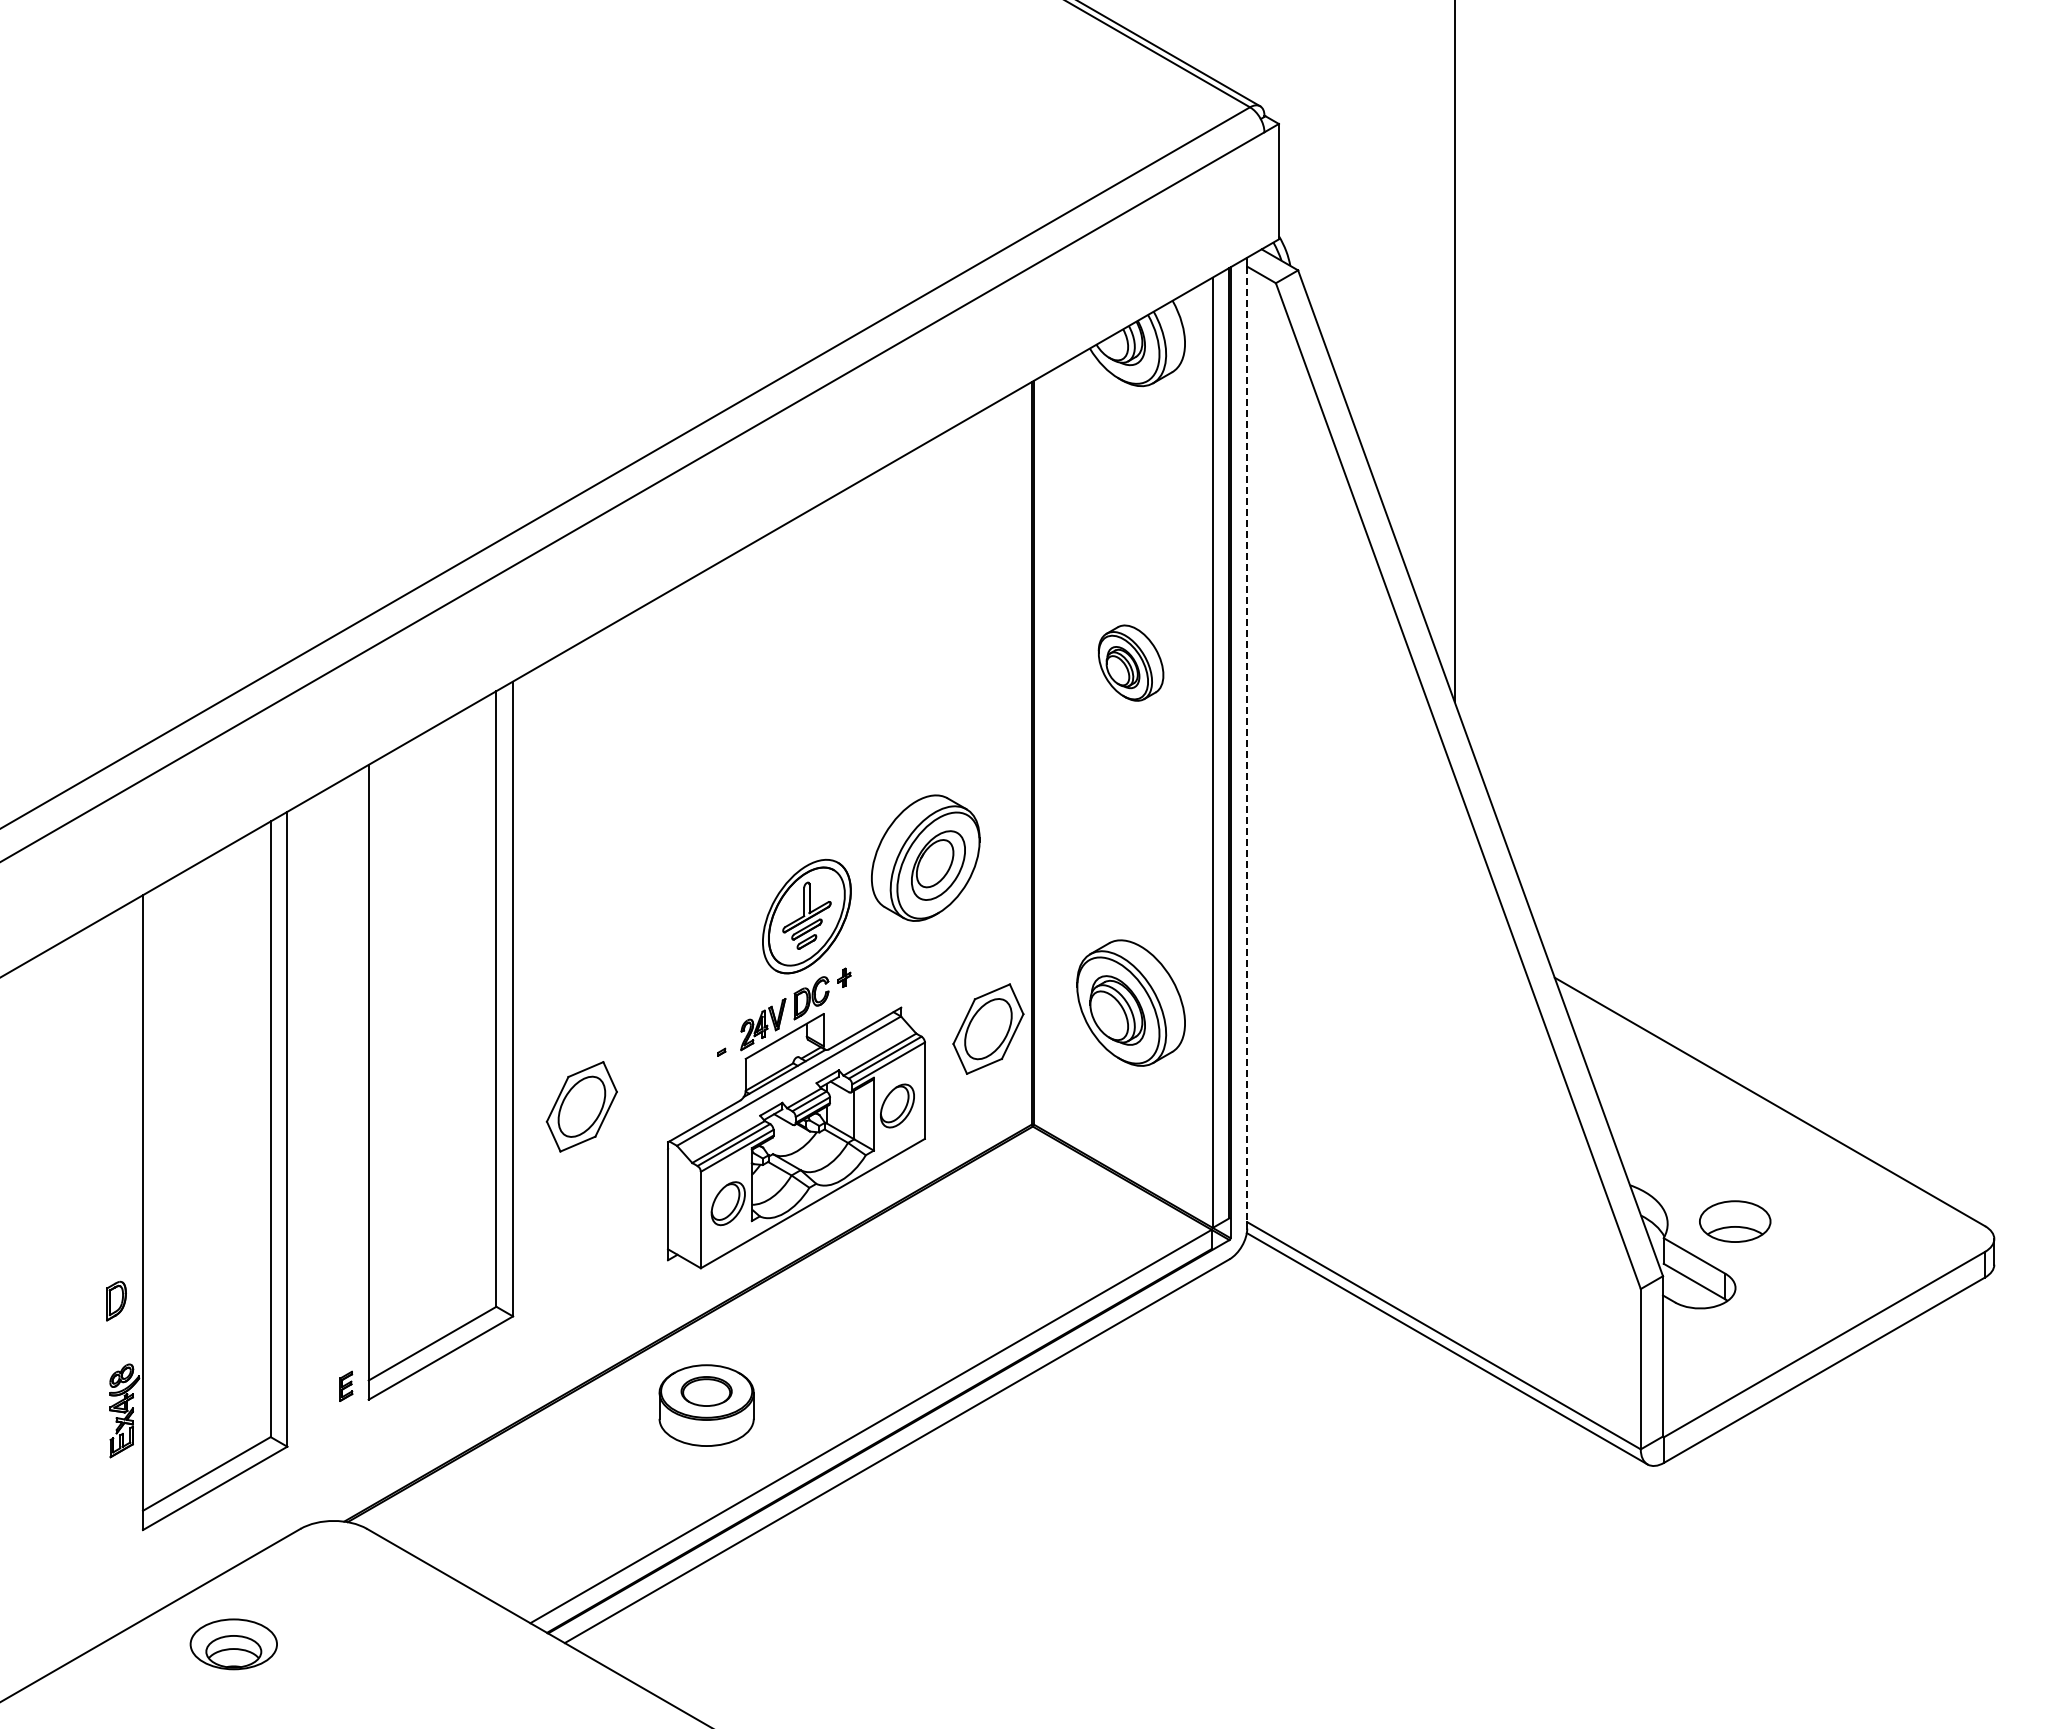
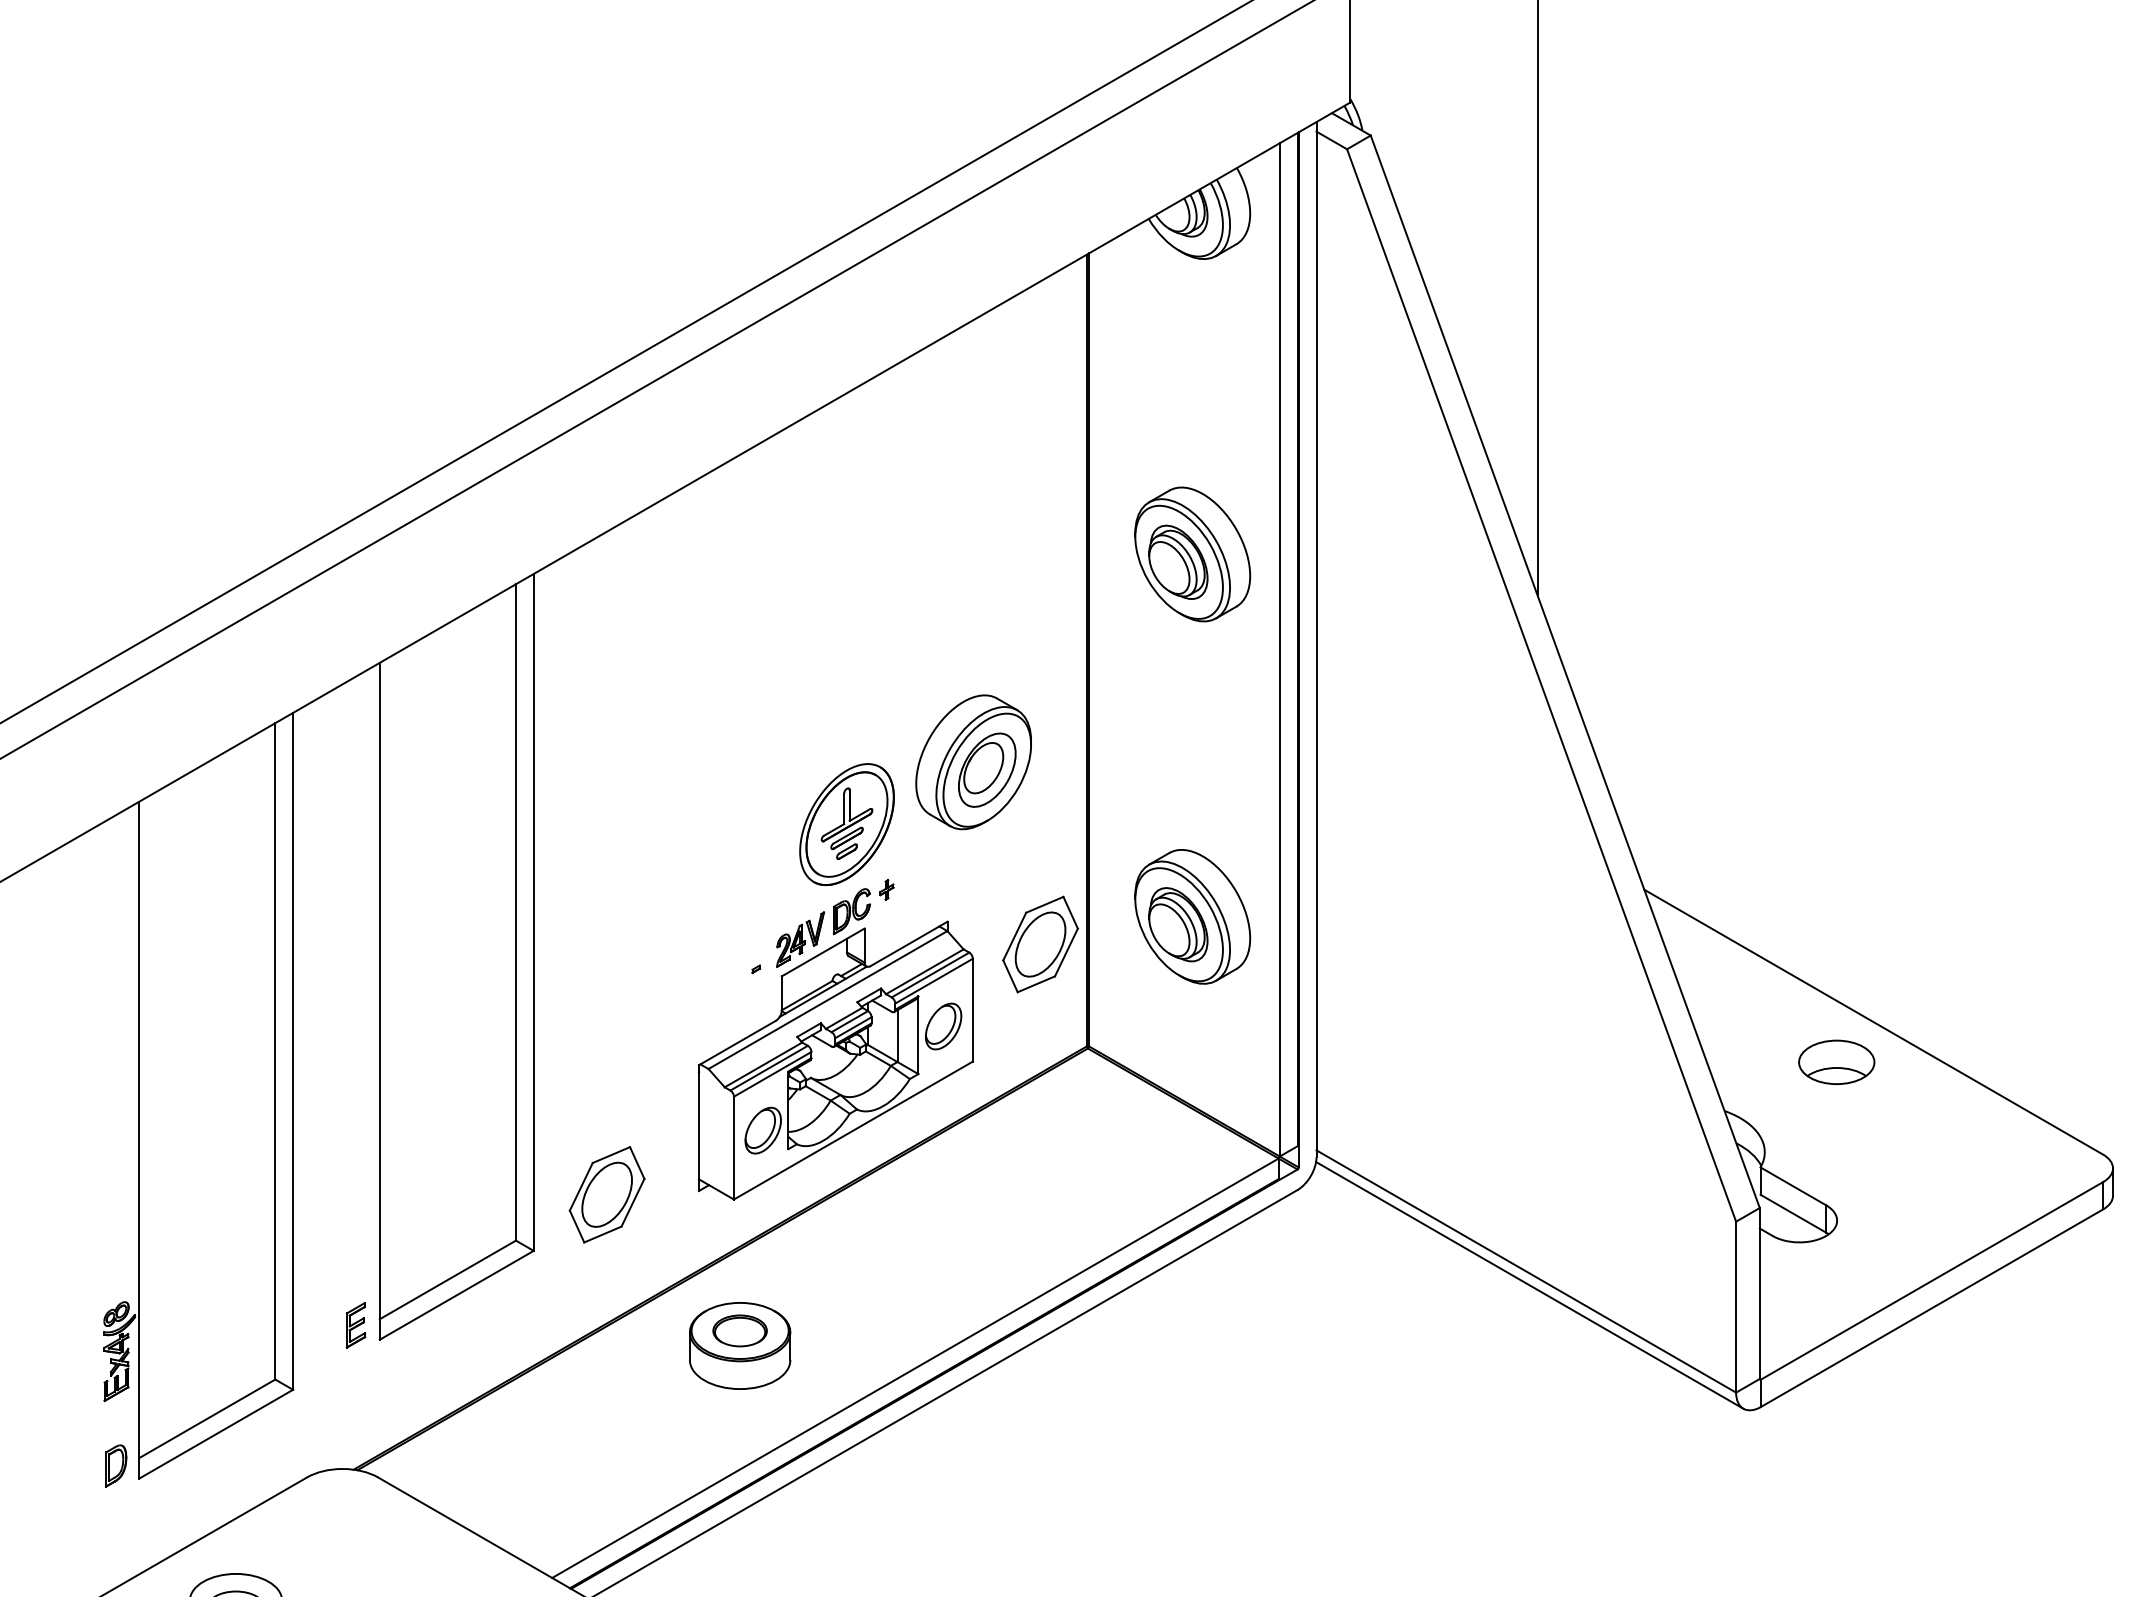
part: (1130, 662) -> (1192, 553), size x1.67
line: (1247, 744) -> (1316, 641), dashed -> solid
part: (581, 1106) -> (606, 1194), moved
part: (1735, 1221) -> (1837, 1062), moved
part: (116, 1300) -> (116, 1465), moved
part: (345, 1386) -> (355, 1325), size x1.43

